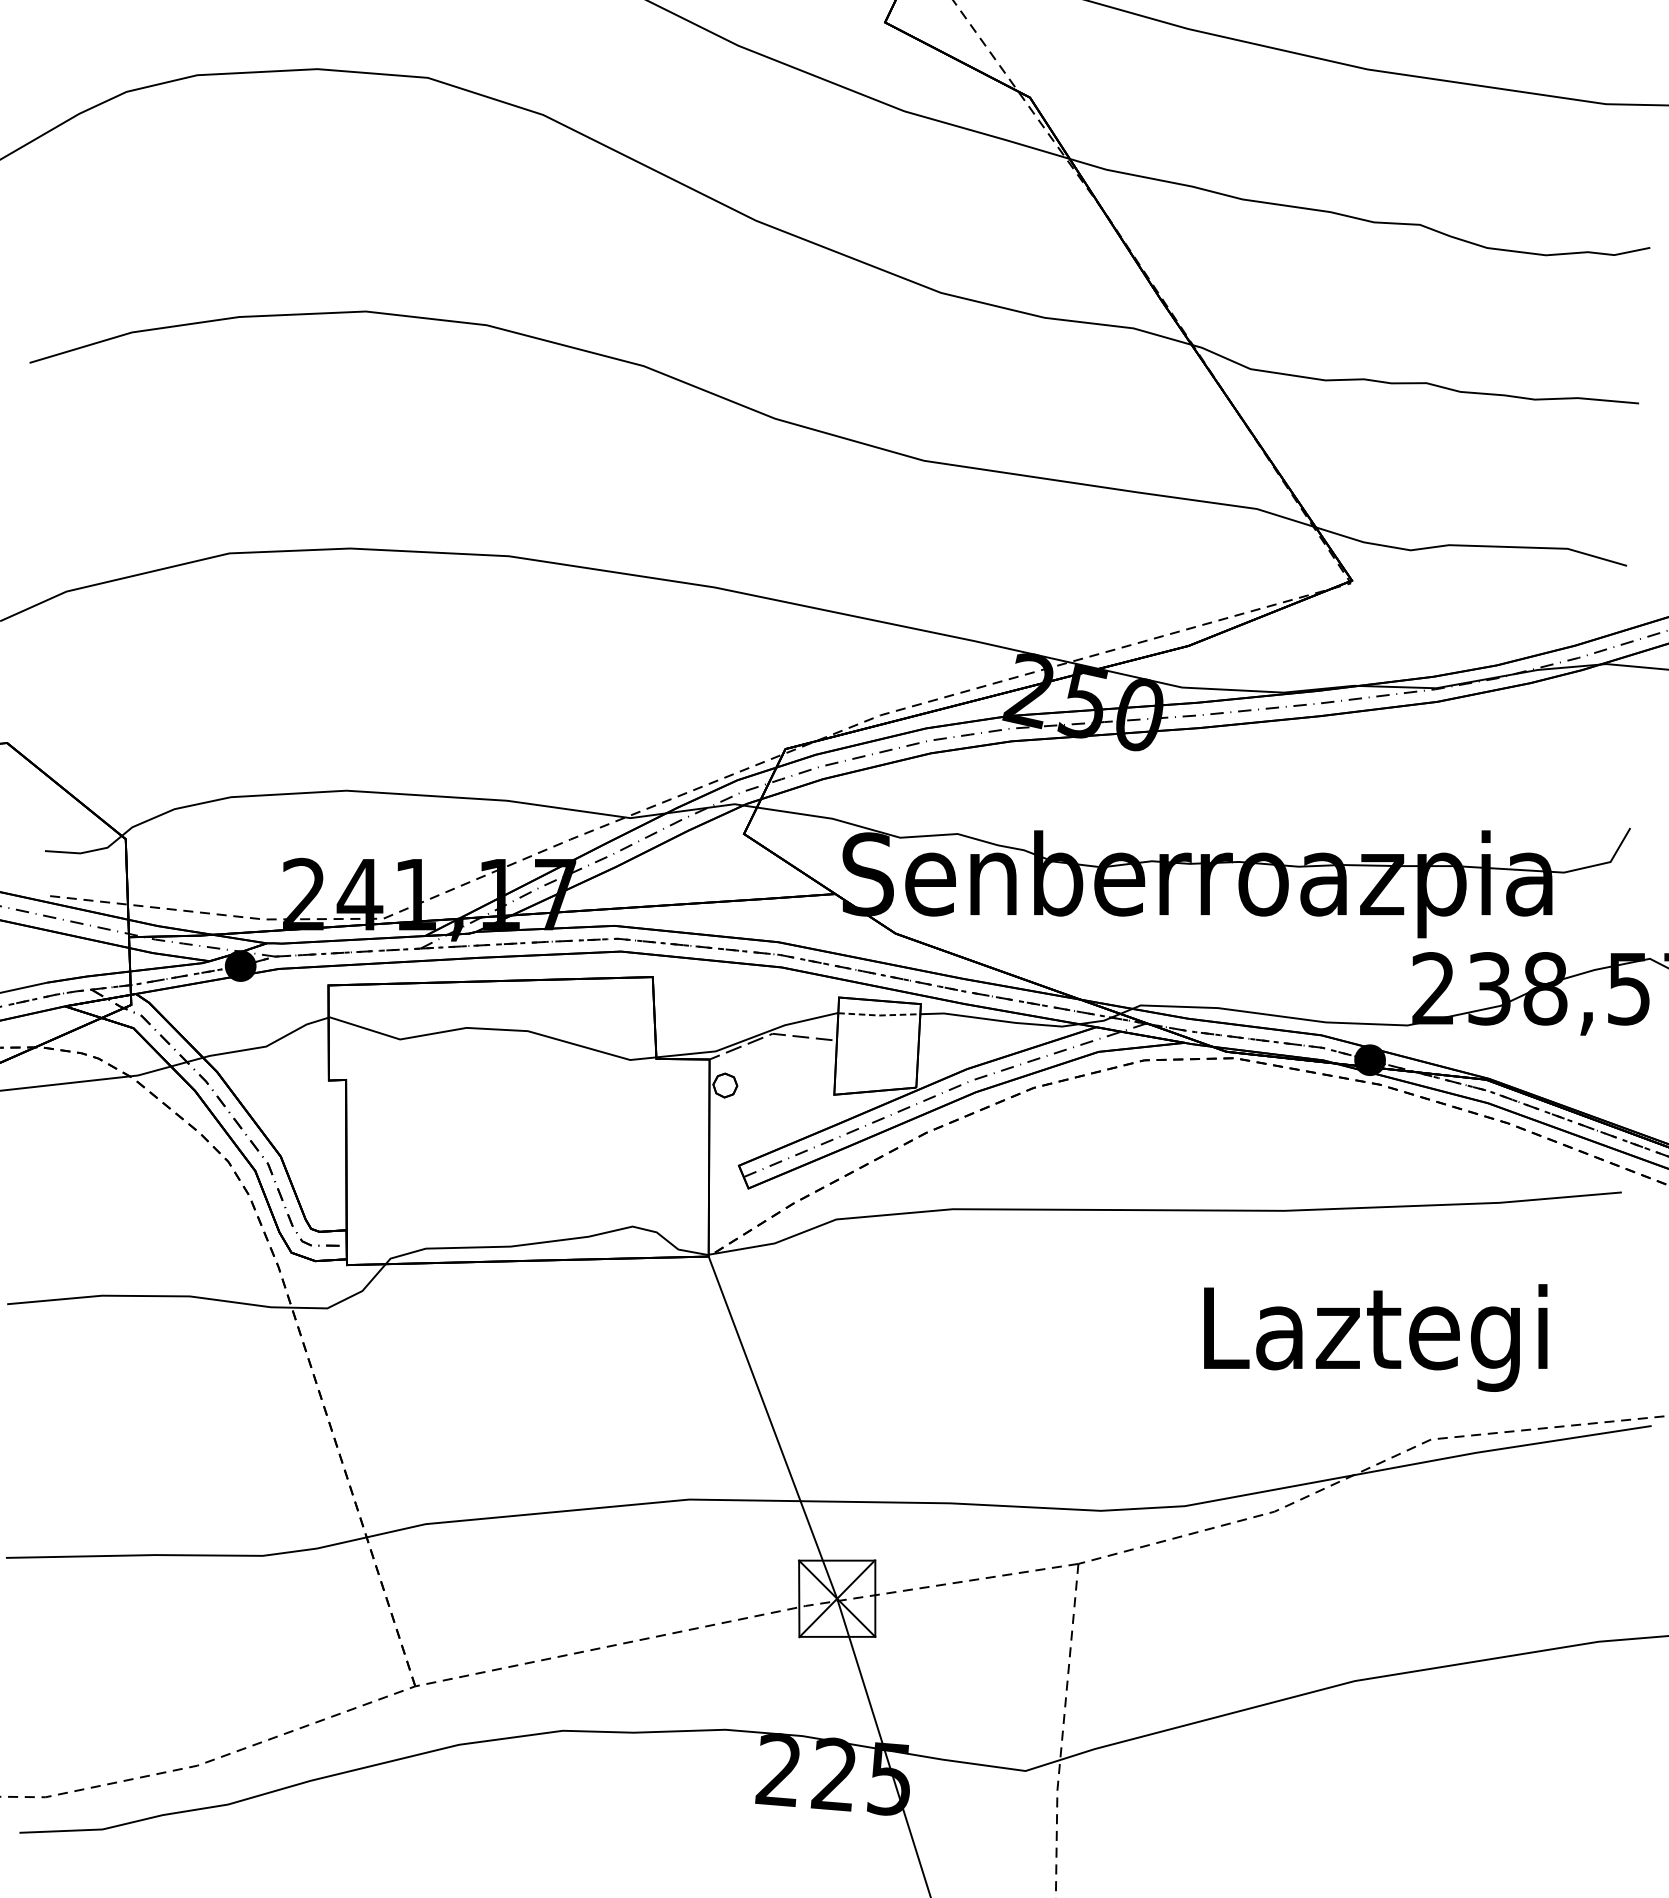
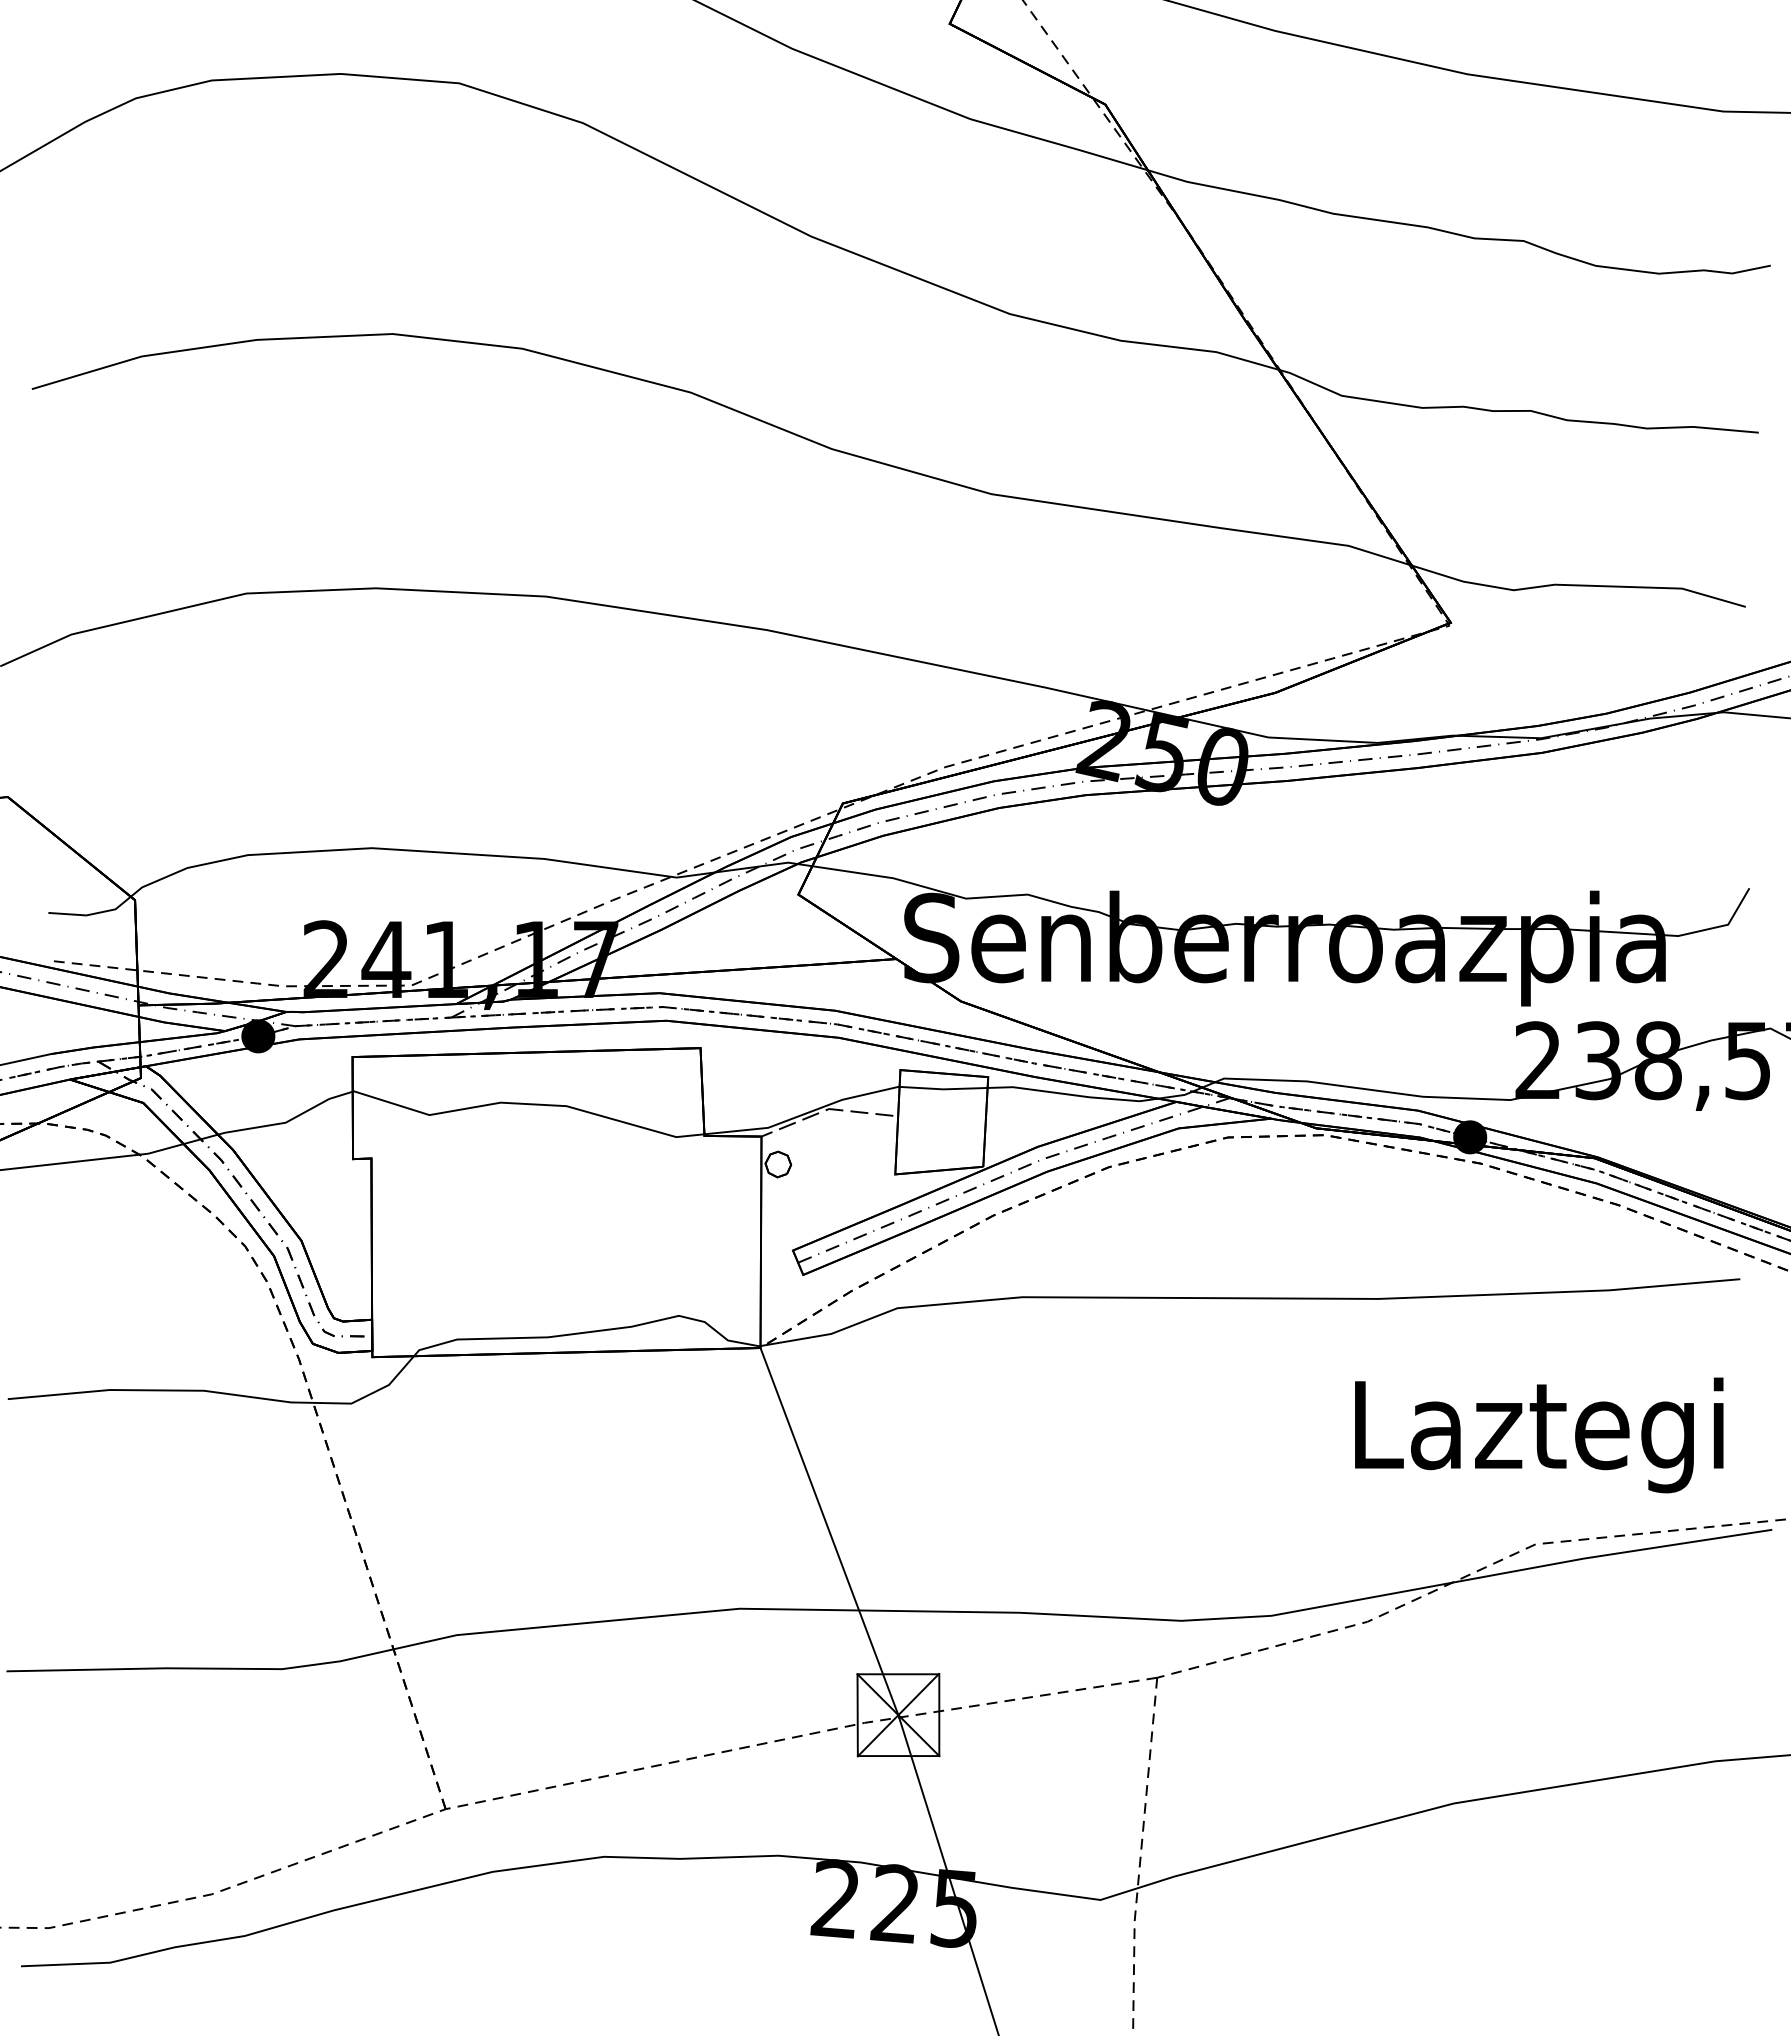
line: (879, 1015) -> (943, 1089), dashed -> solid
text: (1375, 1338) -> (1539, 1435), moved

